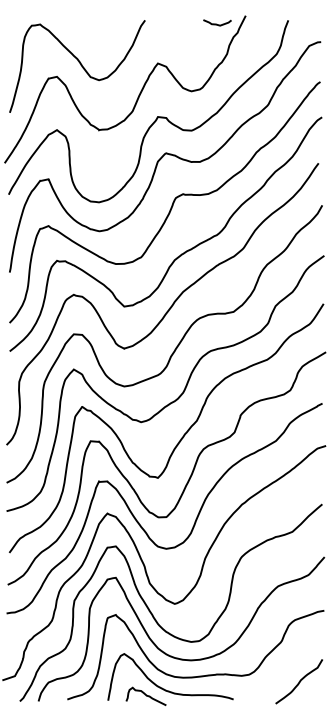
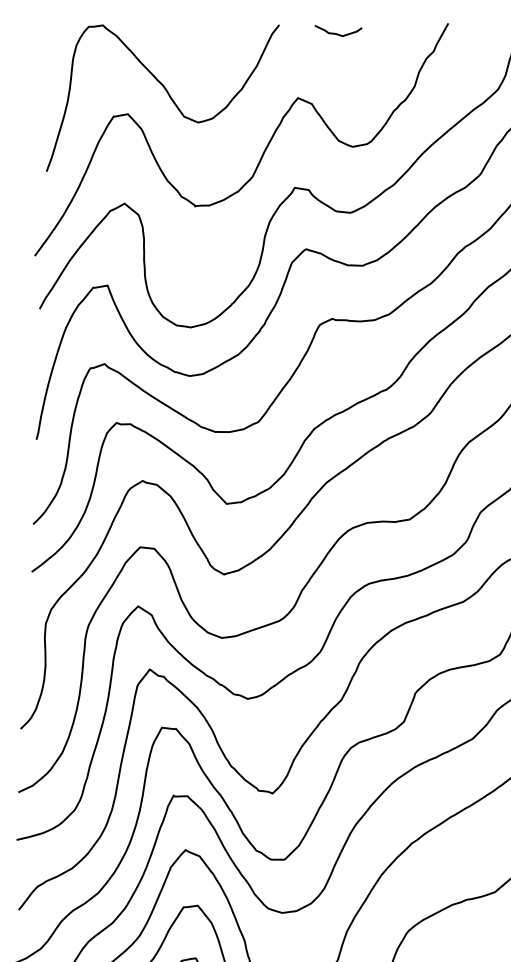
curve: (216, 23) -> (336, 32), moved

